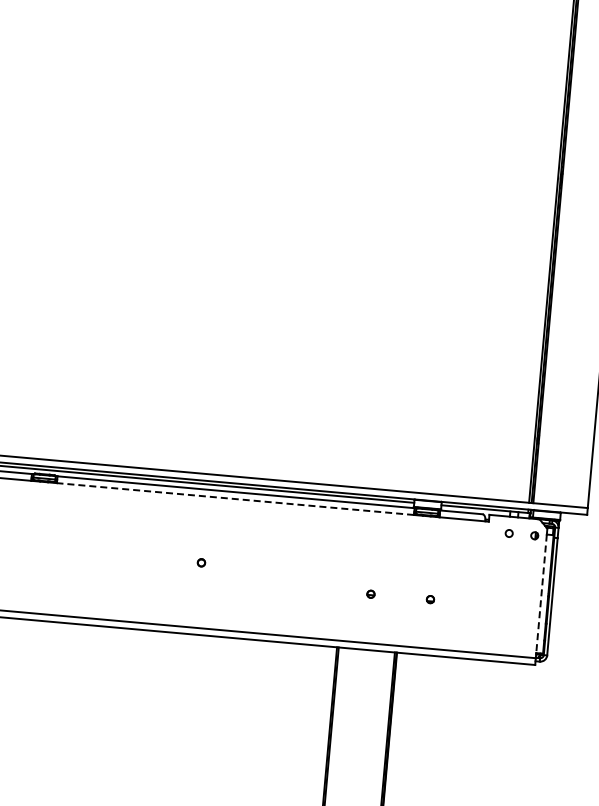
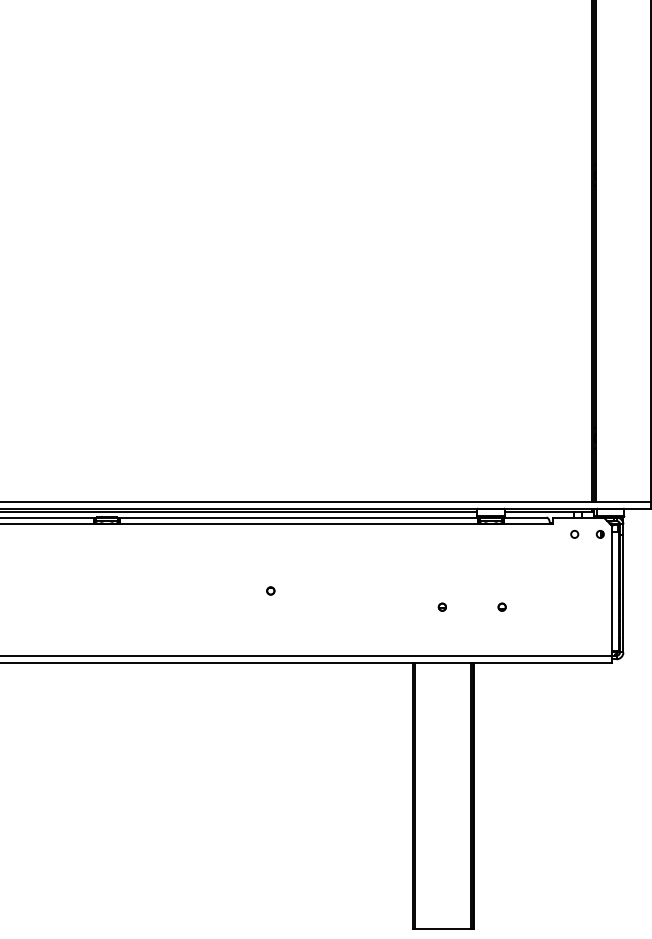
line: (234, 499) -> (298, 524), dashed -> solid
line: (541, 593) -> (612, 591), dashed -> solid

